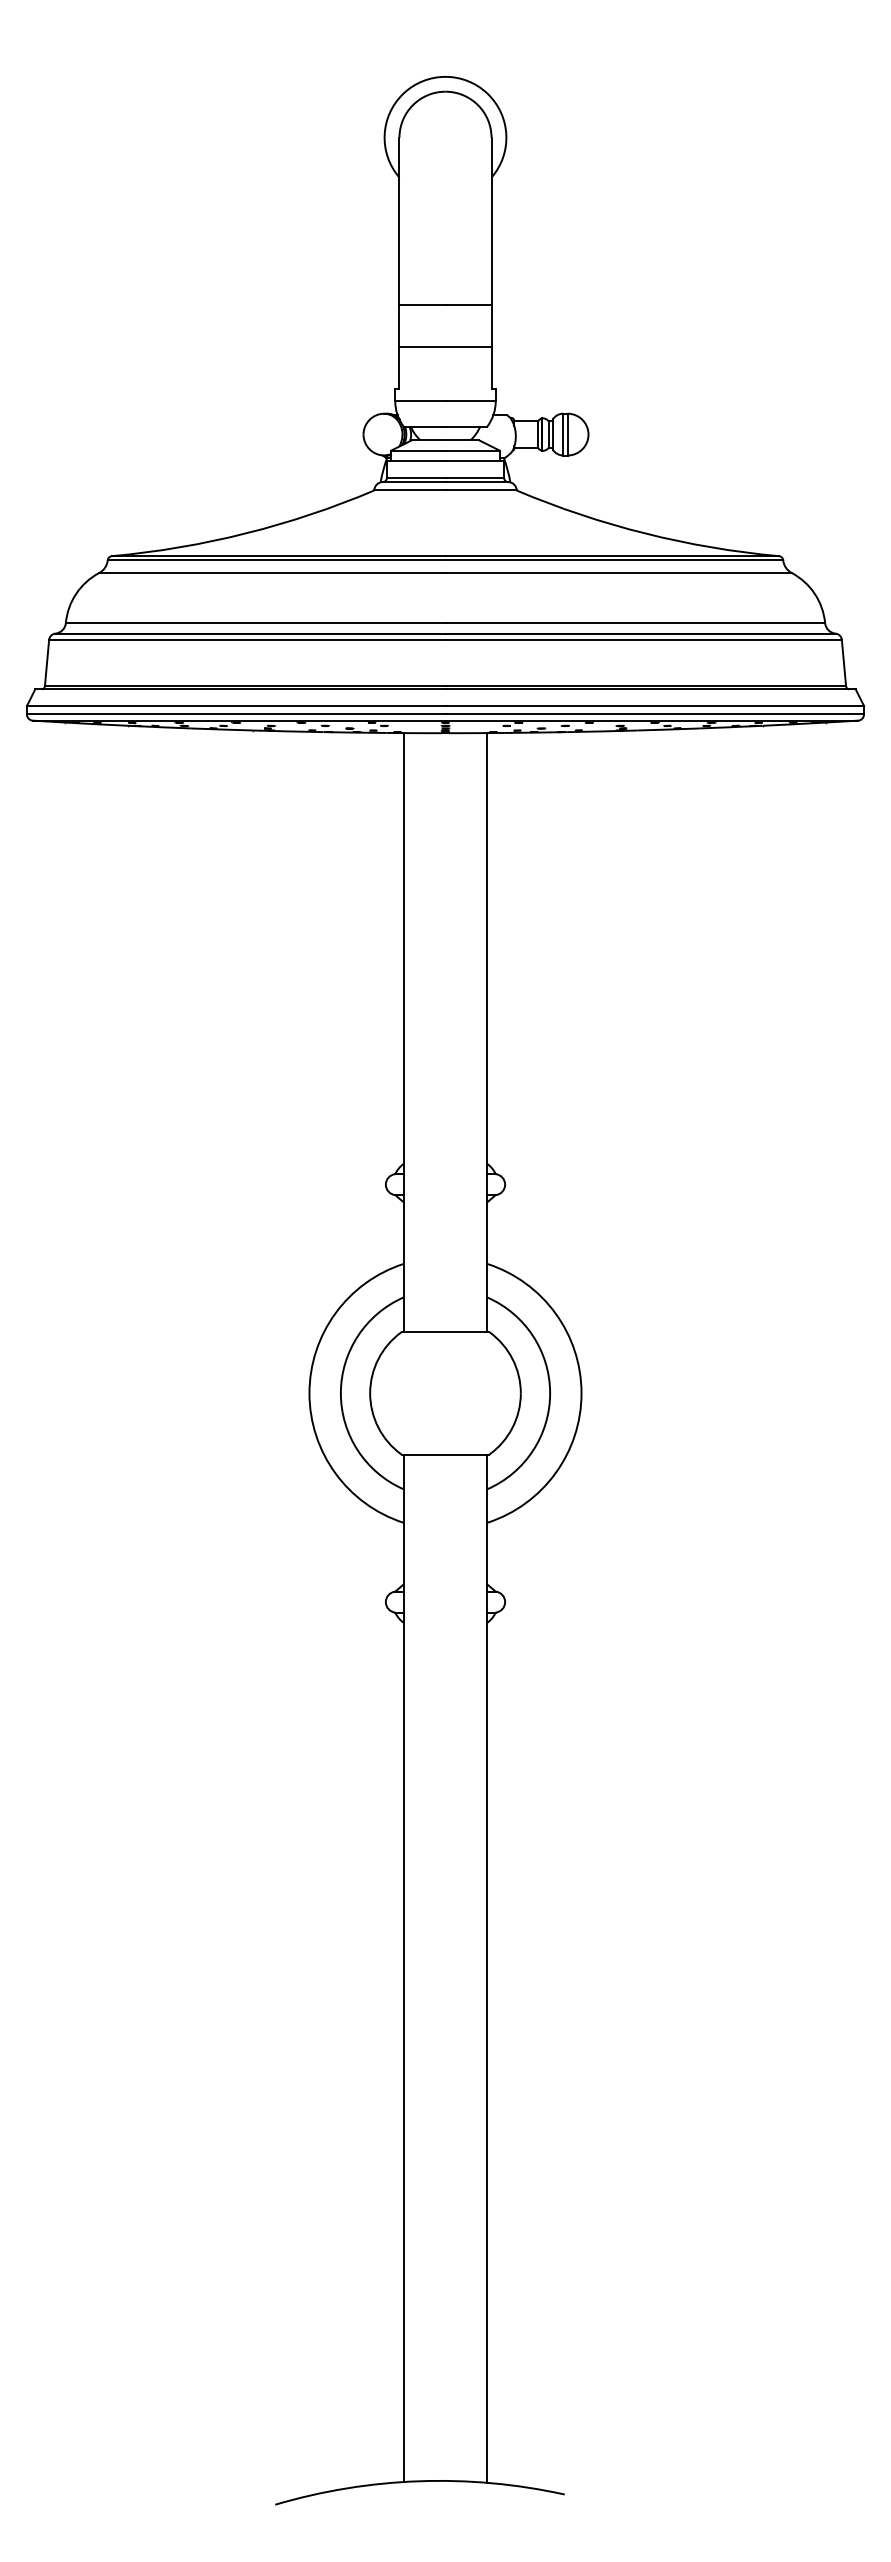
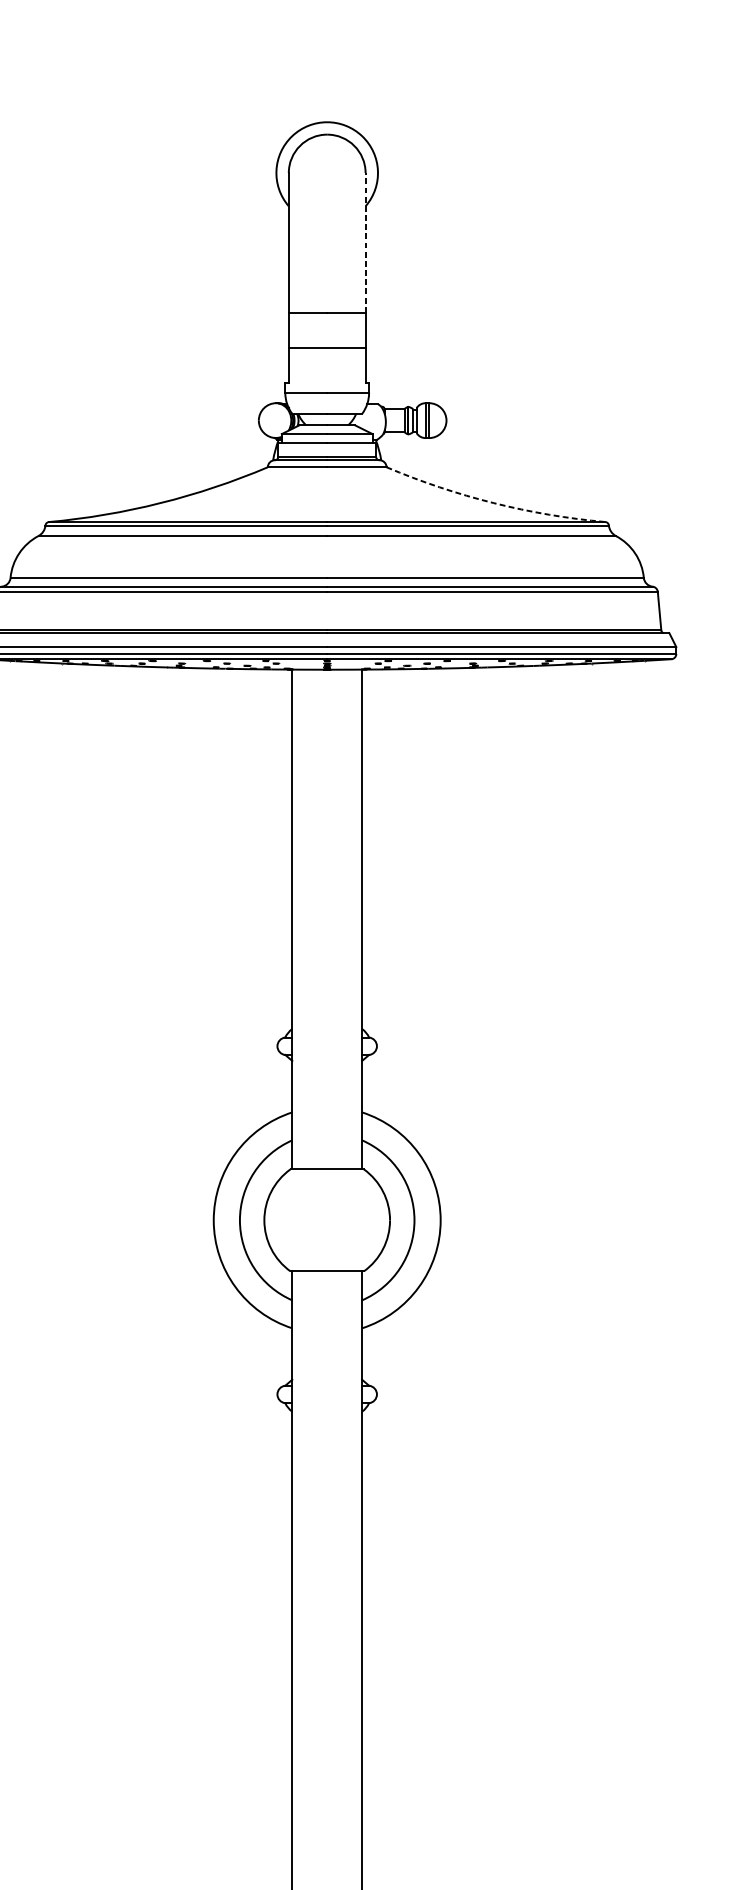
line: (491, 221) -> (365, 242), solid -> dashed
arc: (645, 533) -> (494, 503), solid -> dashed

